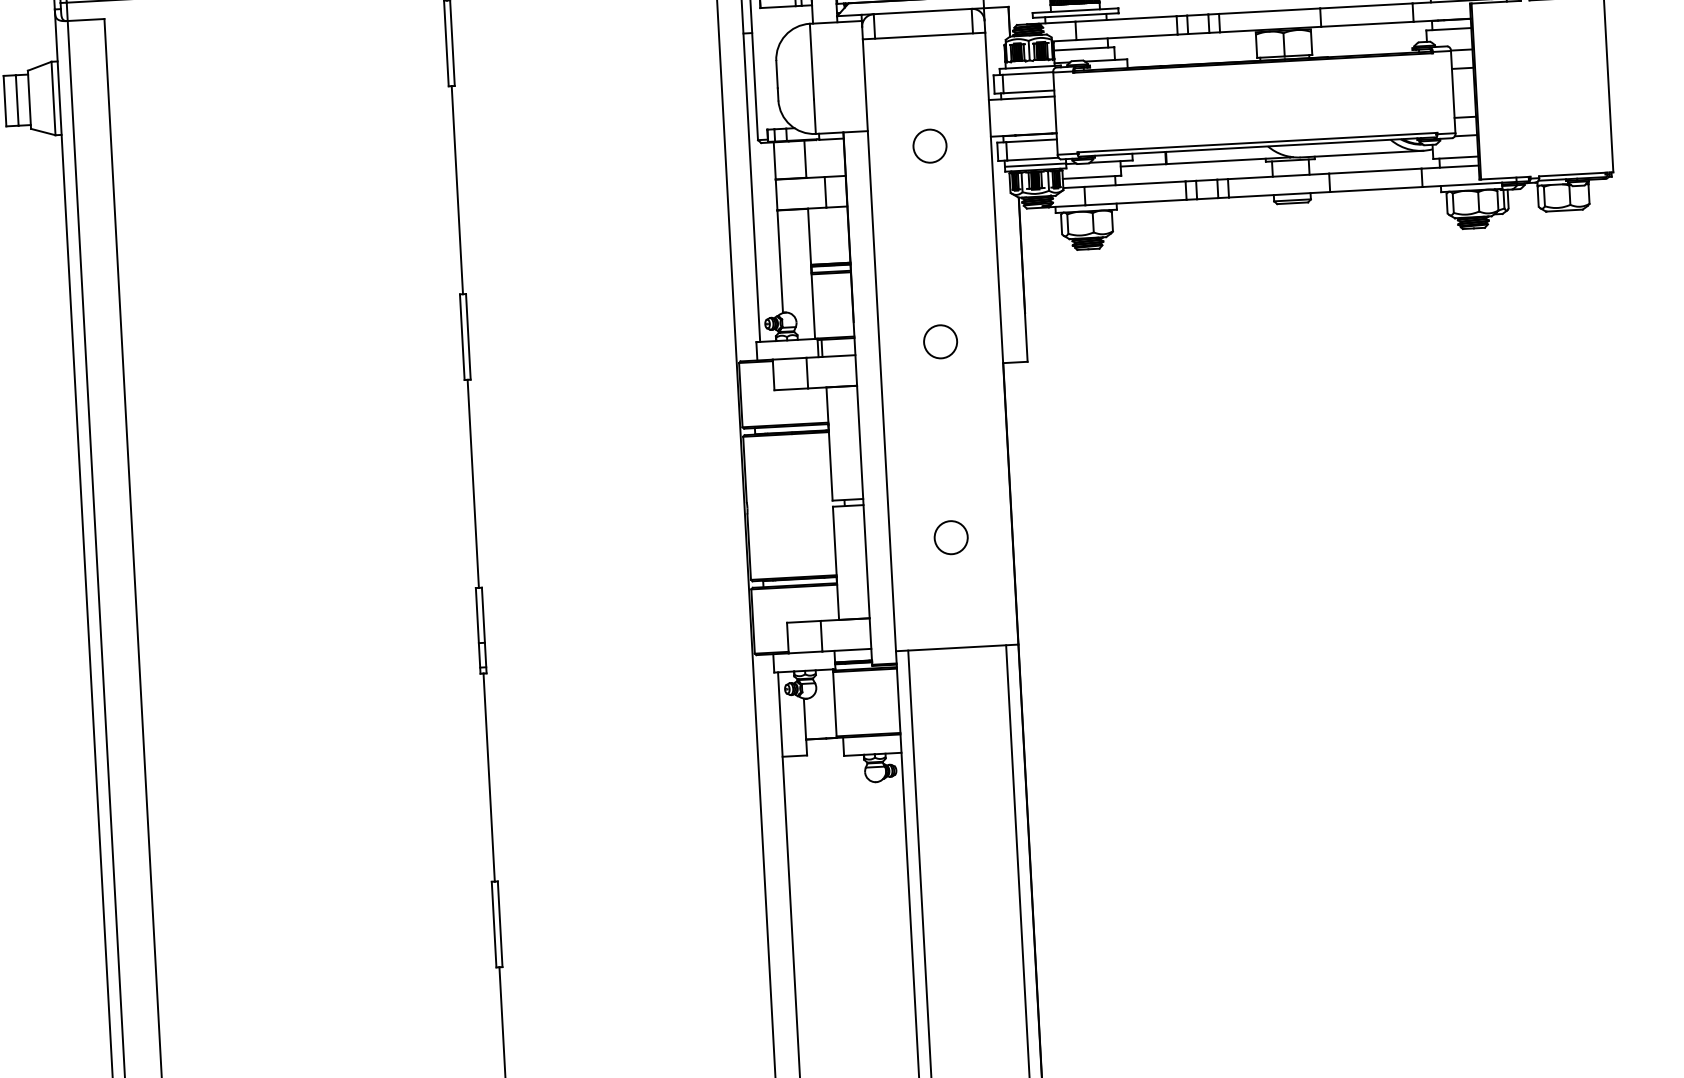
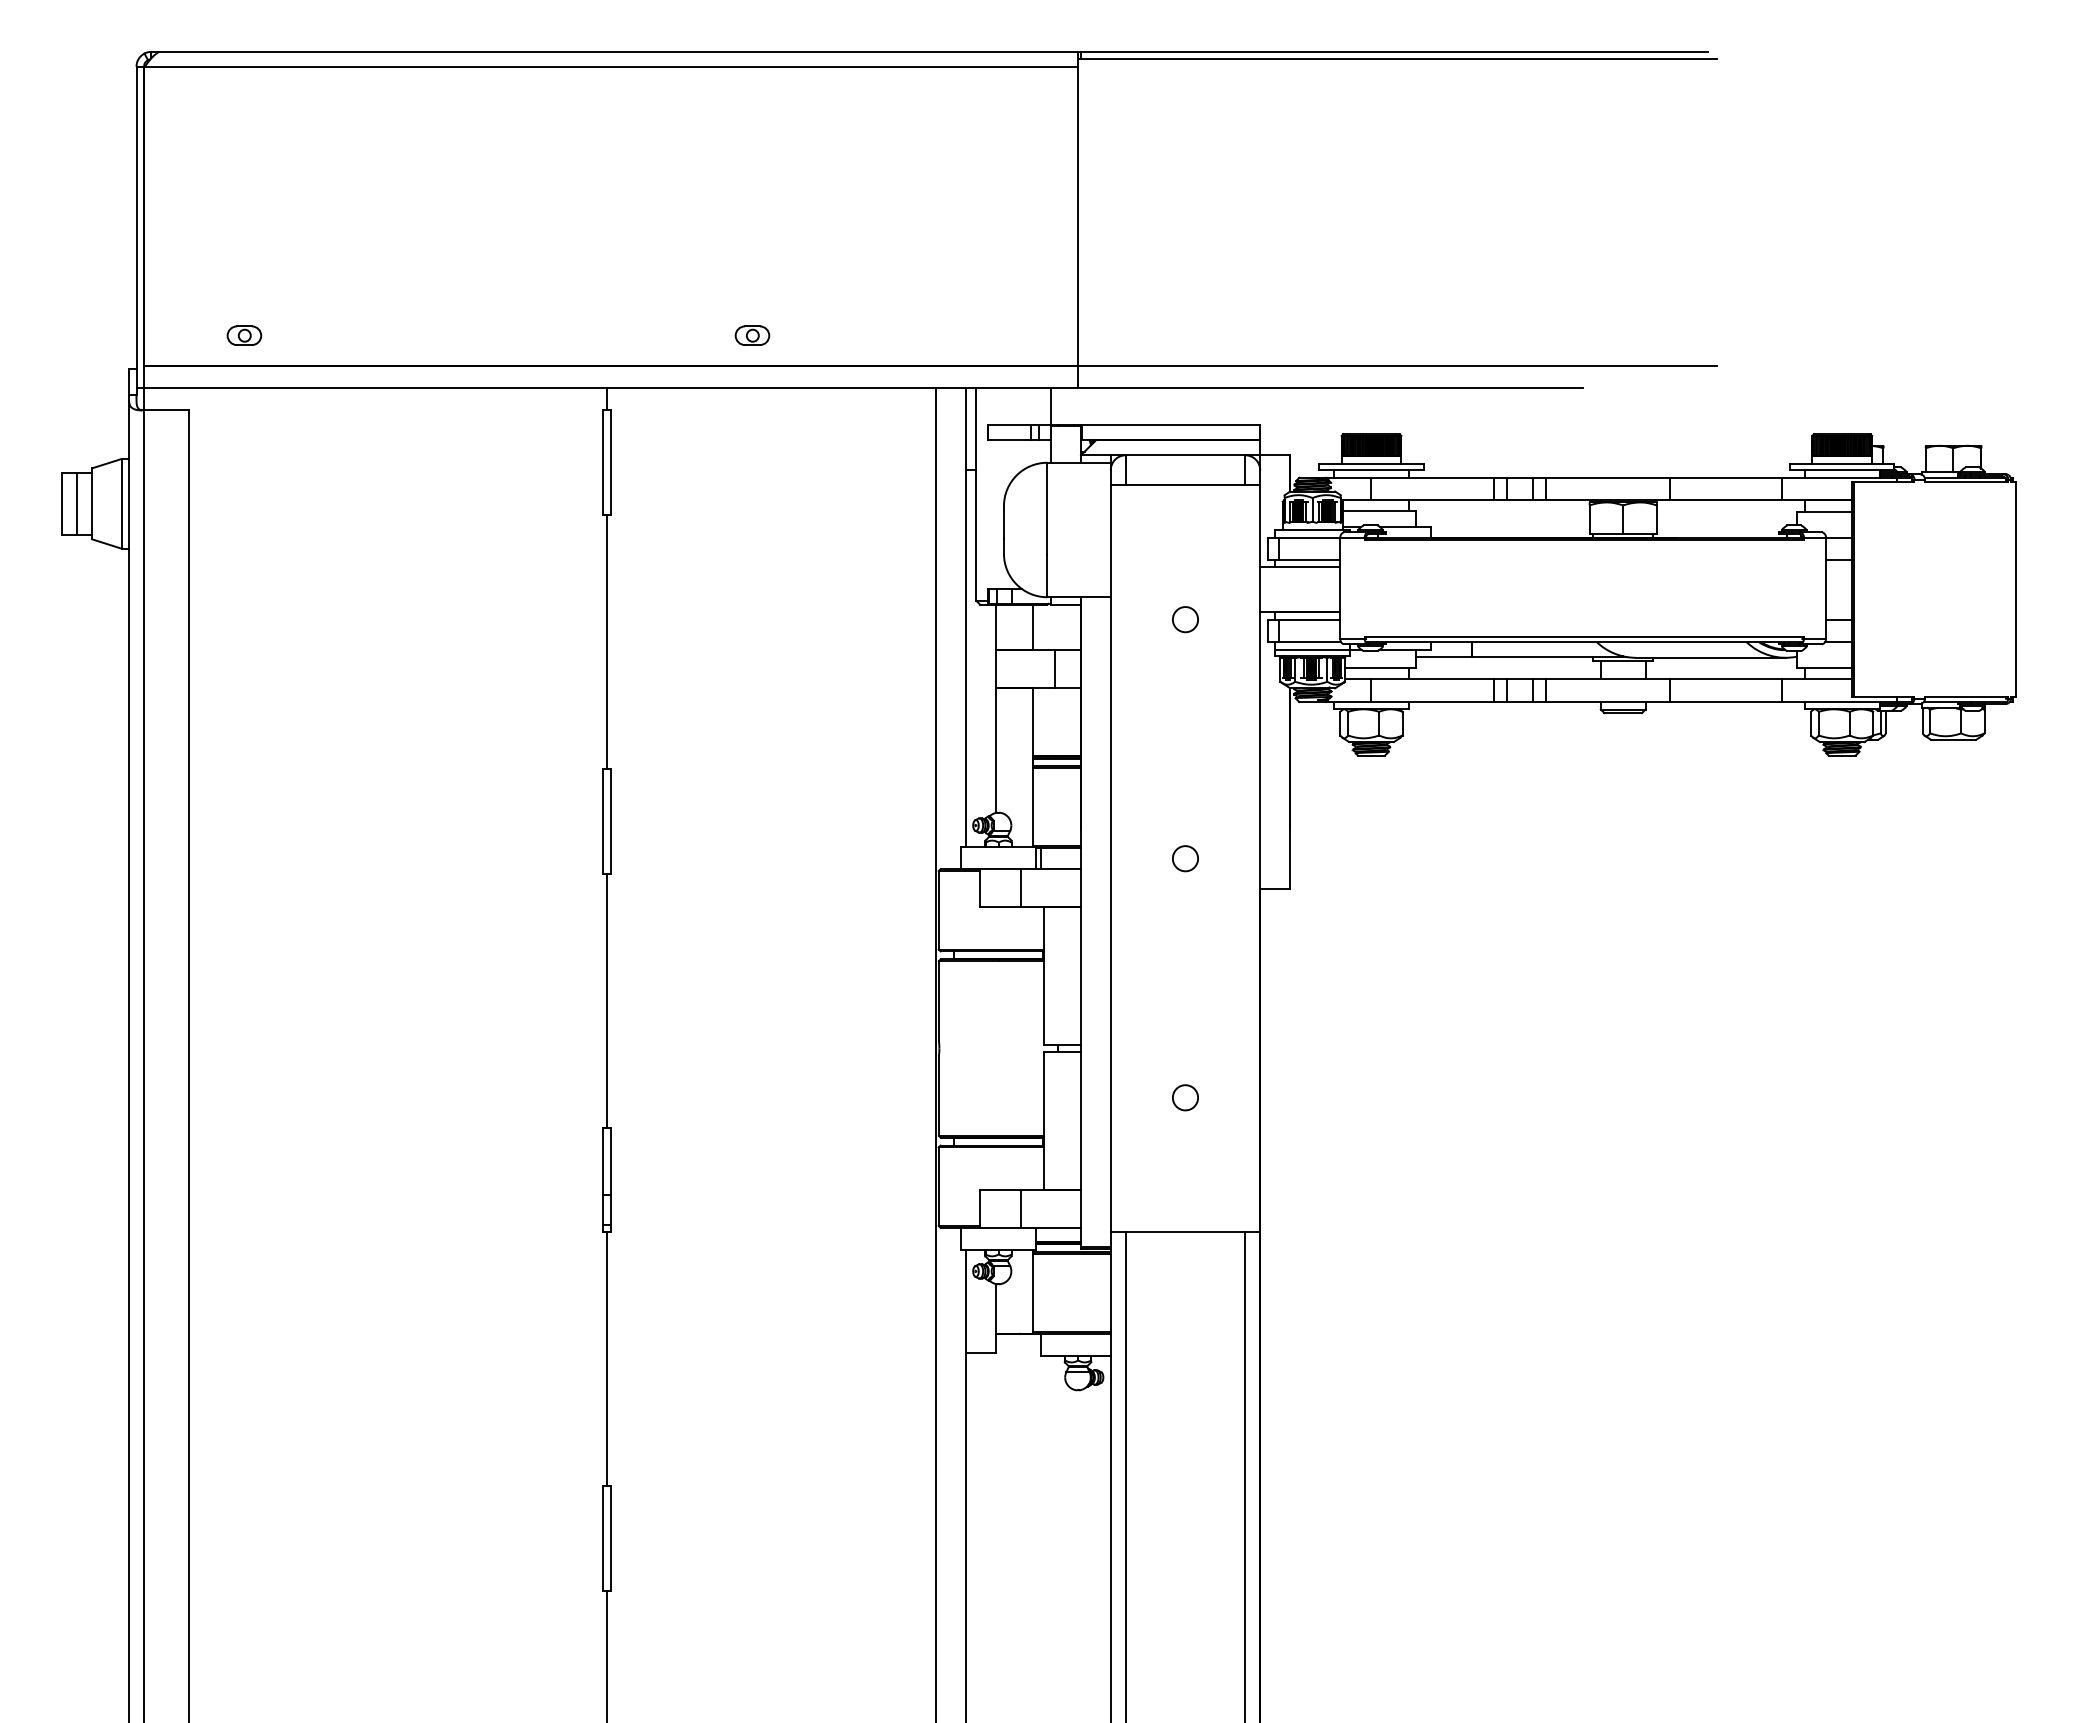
circle: (930, 146) -> (1185, 619), size x0.62
circle: (940, 341) -> (1185, 858), size x0.62
circle: (951, 537) -> (1185, 1097), size x0.62

